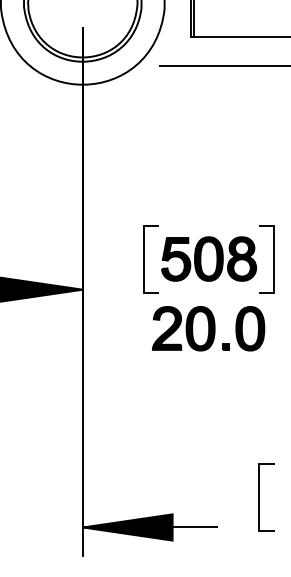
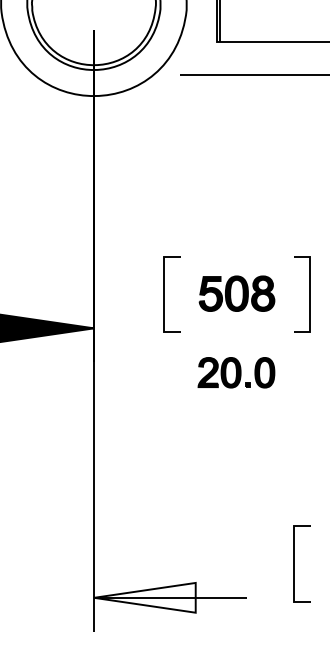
part: (208, 258) -> (236, 293), size x0.7
part: (208, 328) -> (236, 372), size x0.6
fill: (127, 527) -> (144, 597), removed

